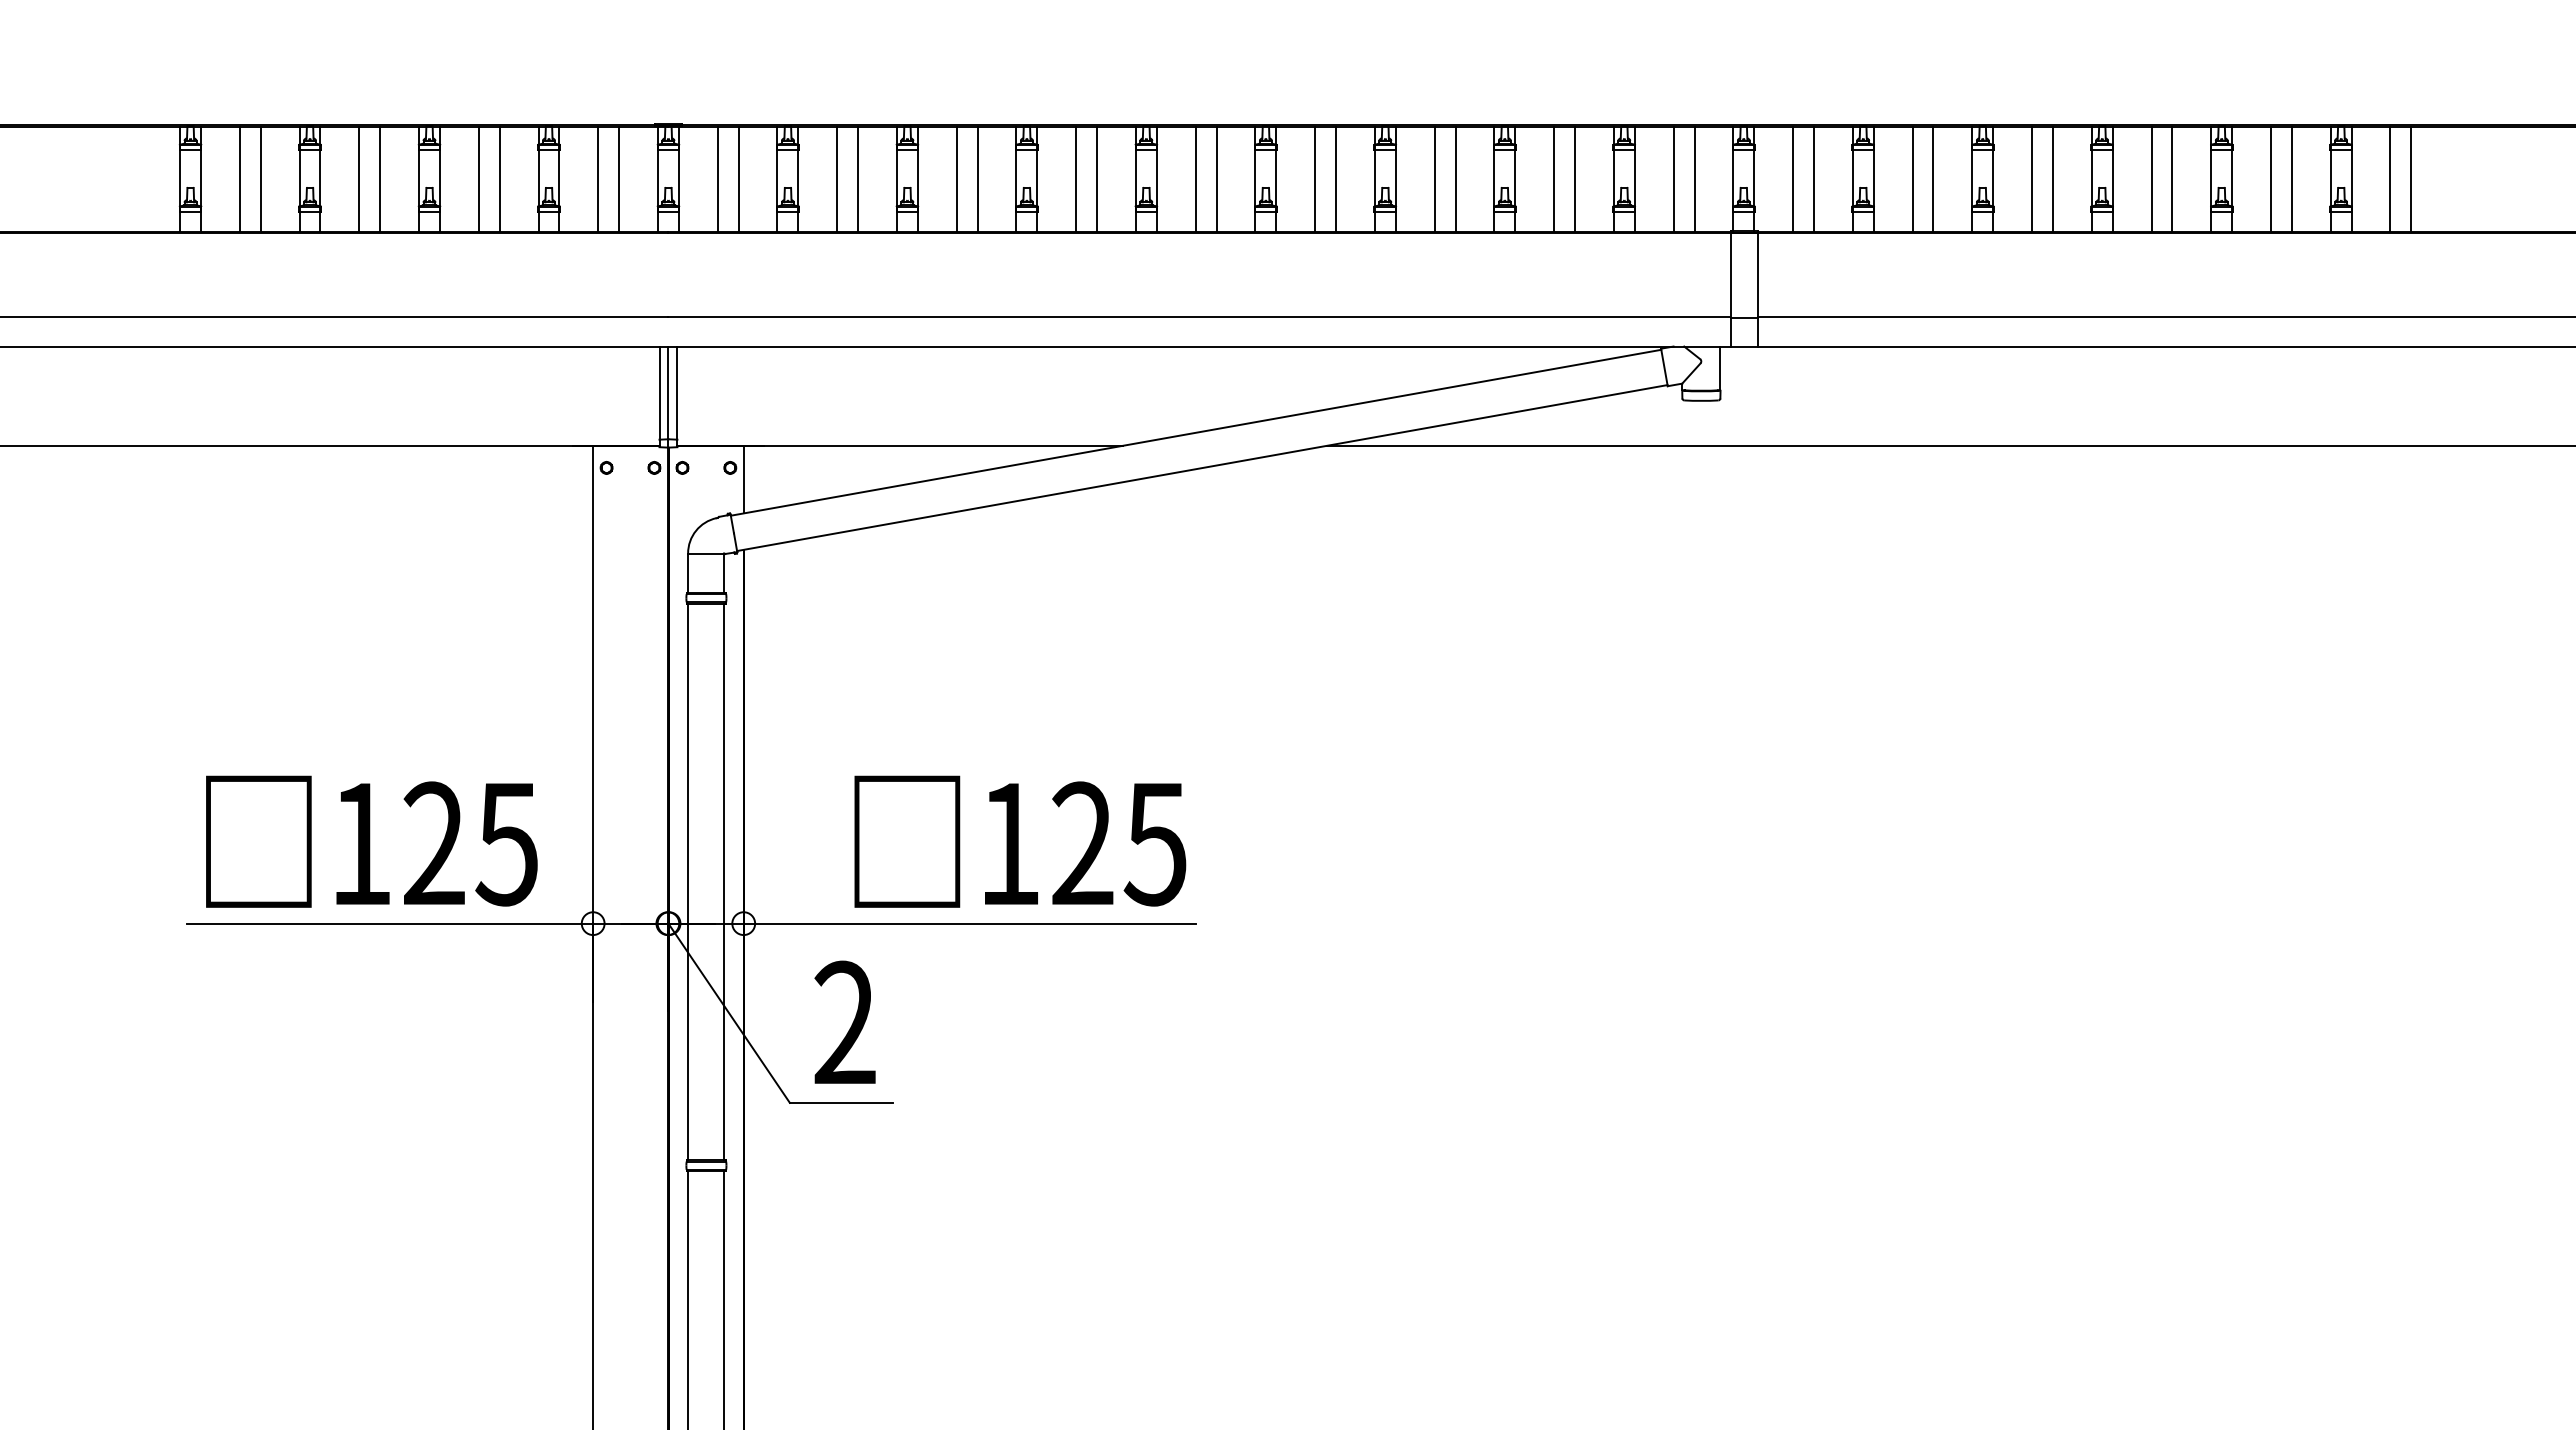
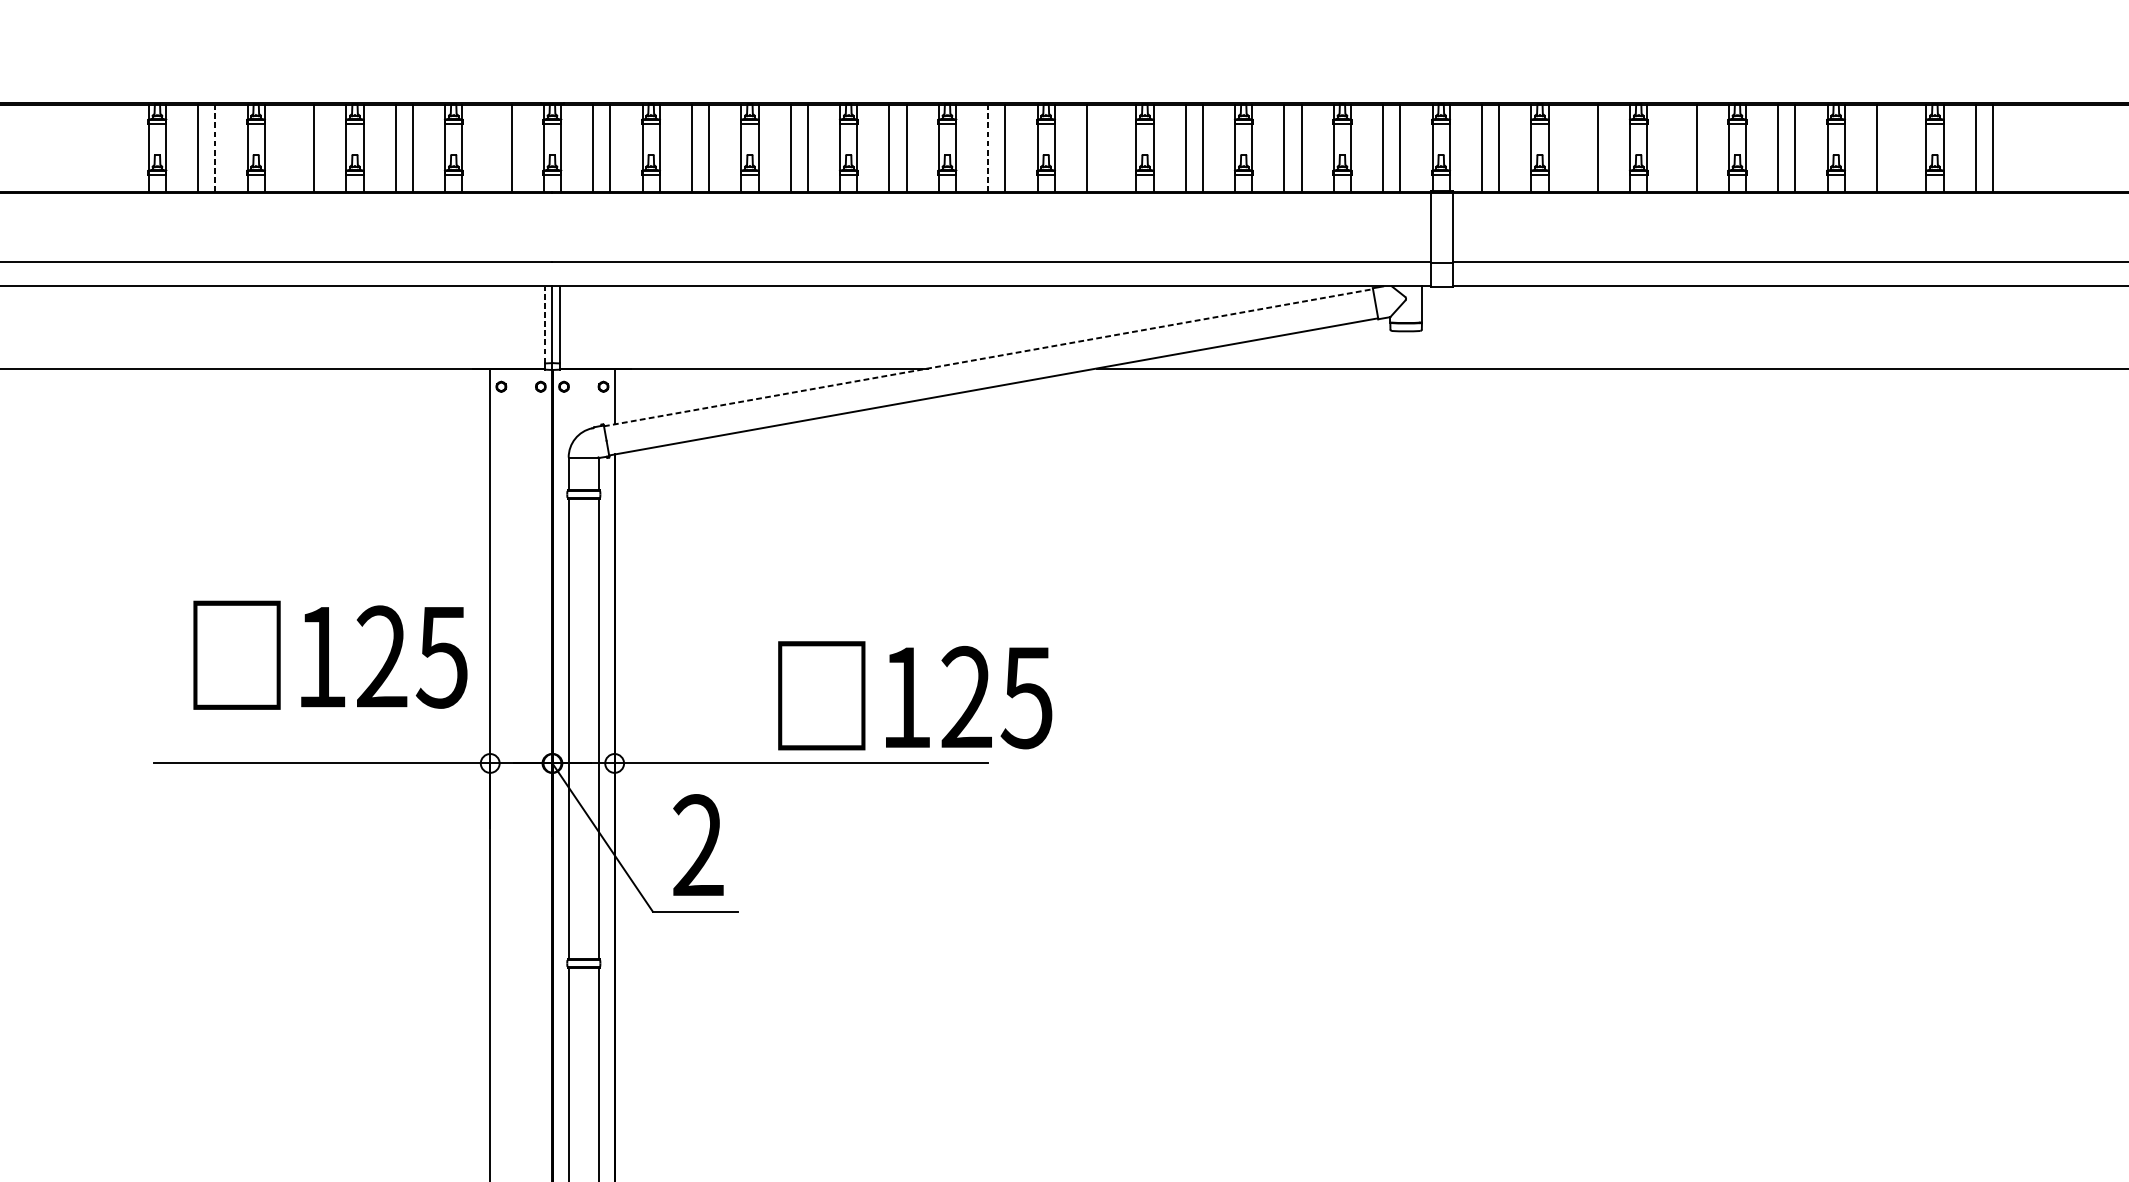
line: (260, 179) -> (215, 148), solid -> dashed
line: (359, 179) -> (297, 148), removed
line: (598, 179) -> (494, 148), removed
line: (1195, 179) -> (988, 148), solid -> dashed
line: (1336, 179) -> (1104, 148), removed
line: (1912, 179) -> (1580, 148), removed
line: (2032, 179) -> (1679, 148), removed
line: (2291, 179) -> (1893, 148), removed
line: (659, 392) -> (545, 324), solid -> dashed
line: (1196, 432) -> (988, 357), solid -> dashed
text: (371, 841) -> (330, 655), moved
text: (1020, 841) -> (915, 695), moved

